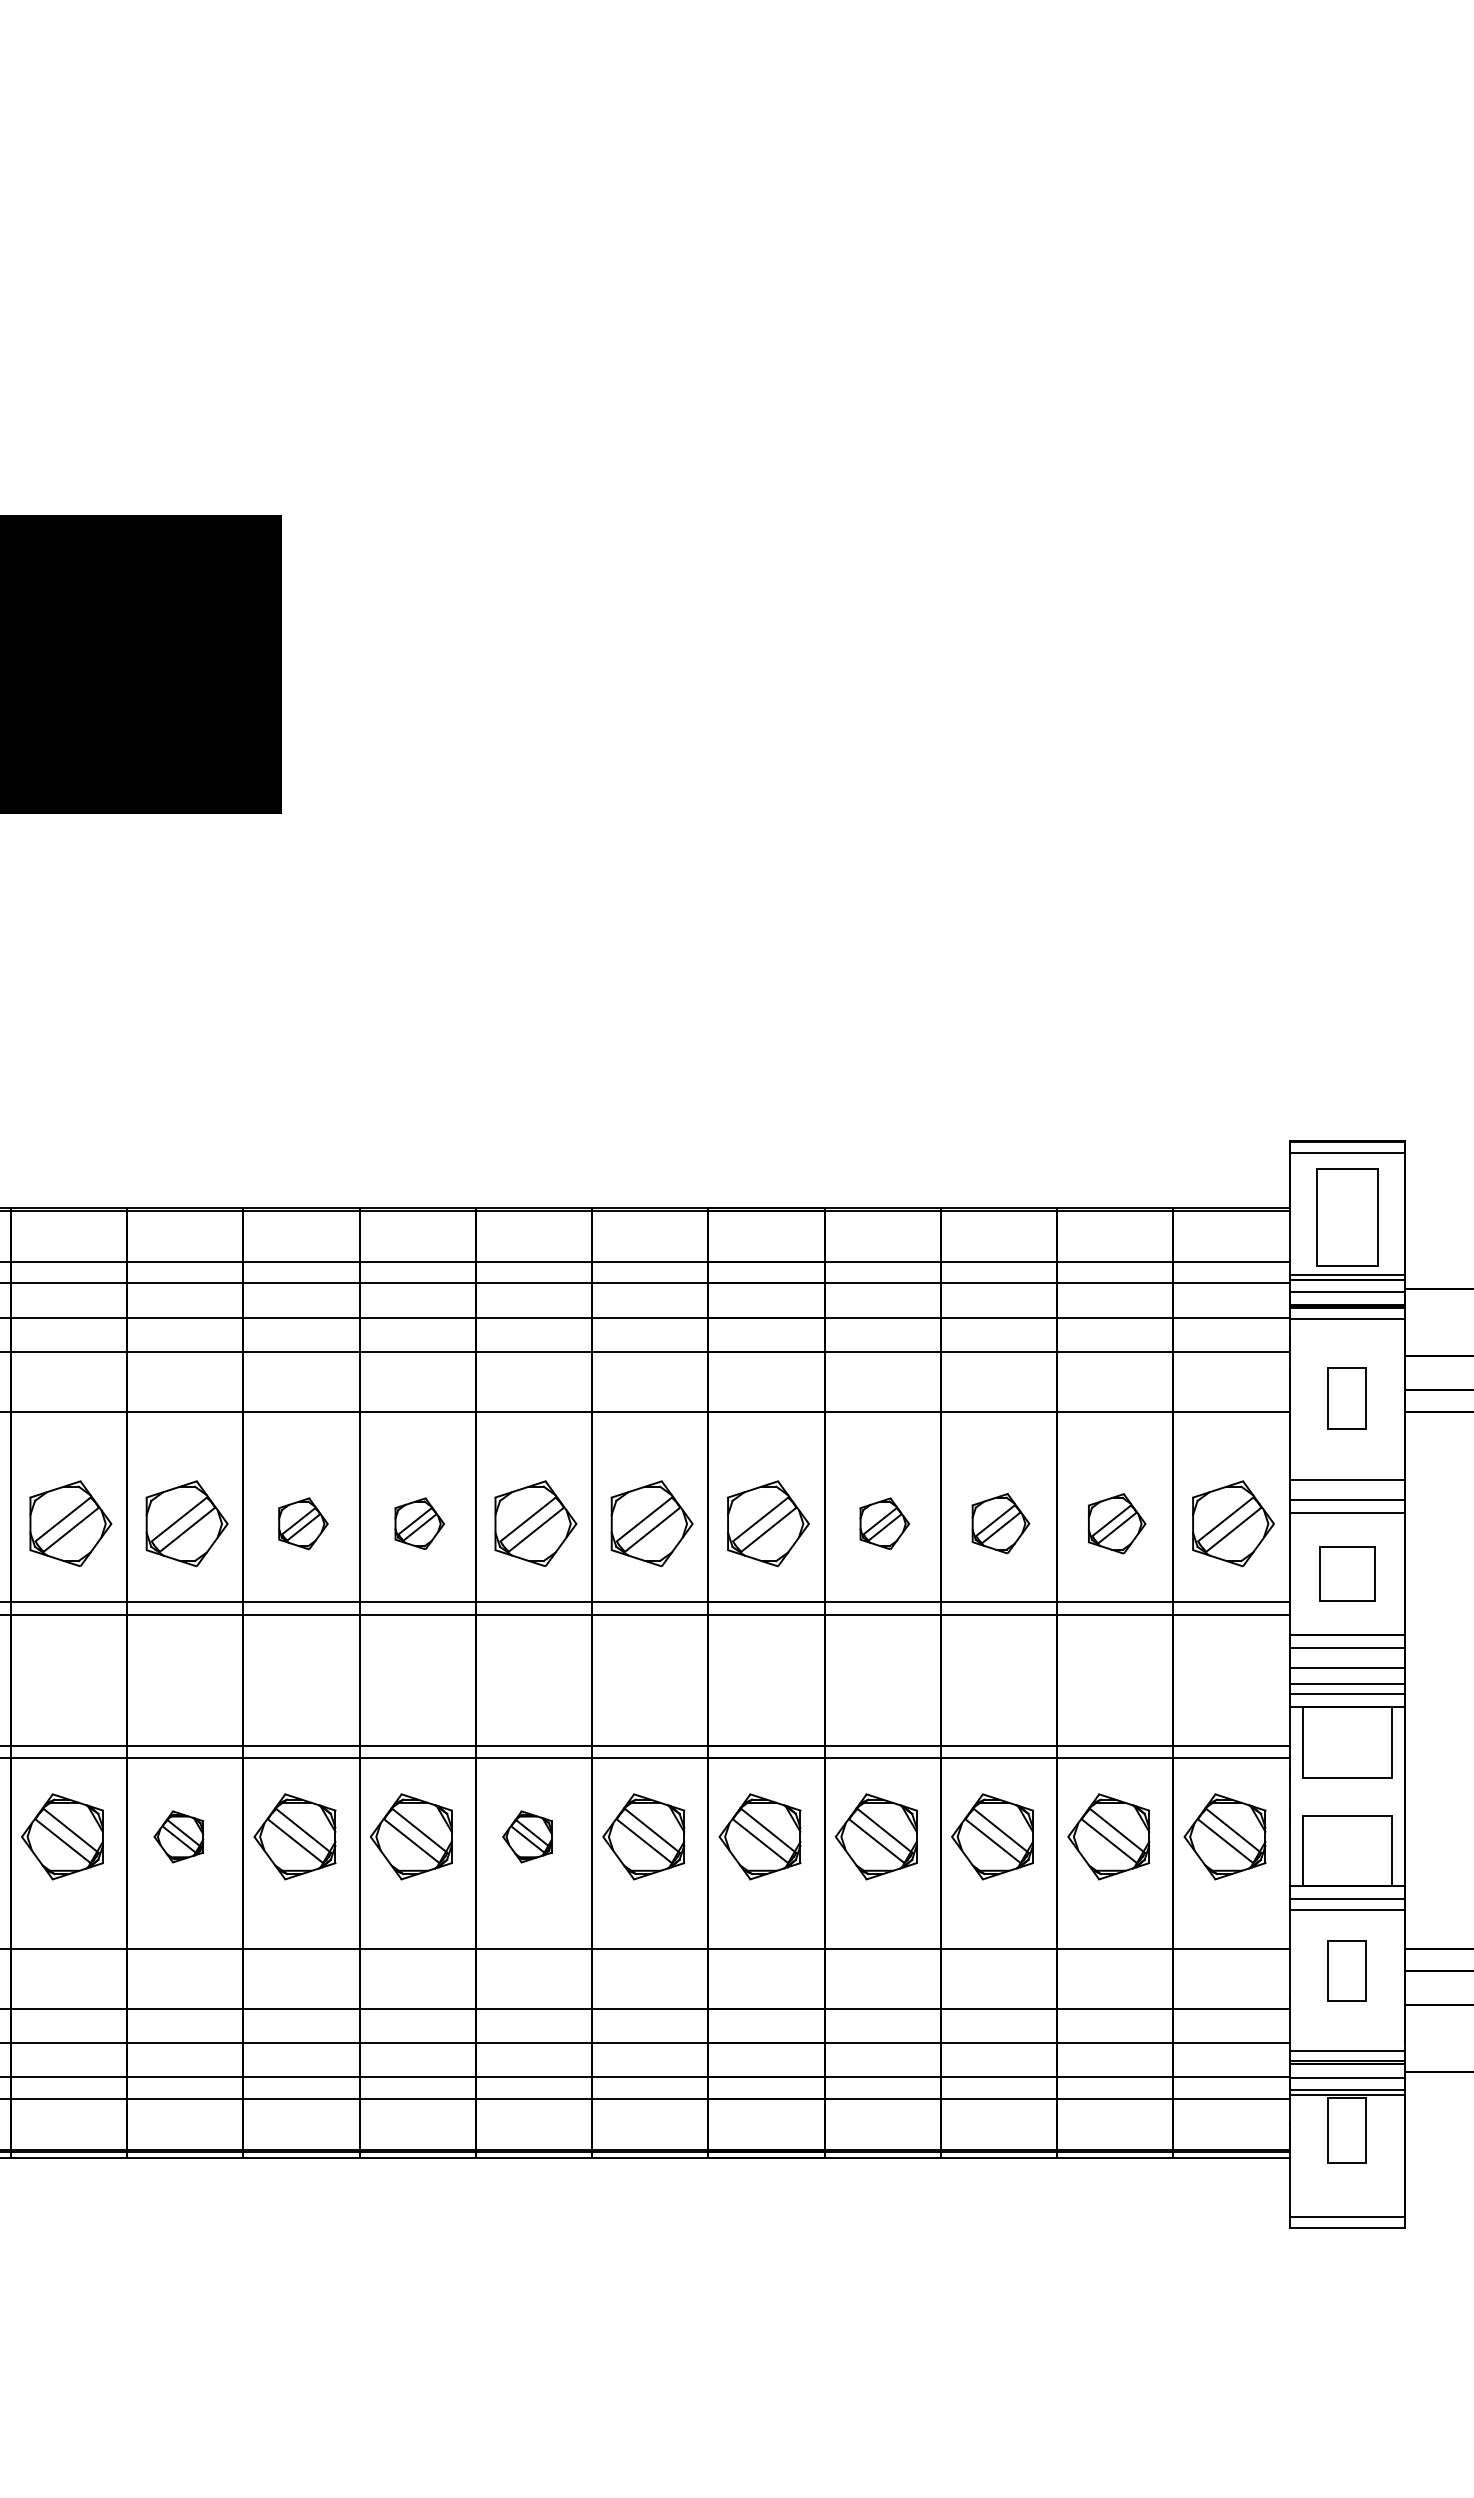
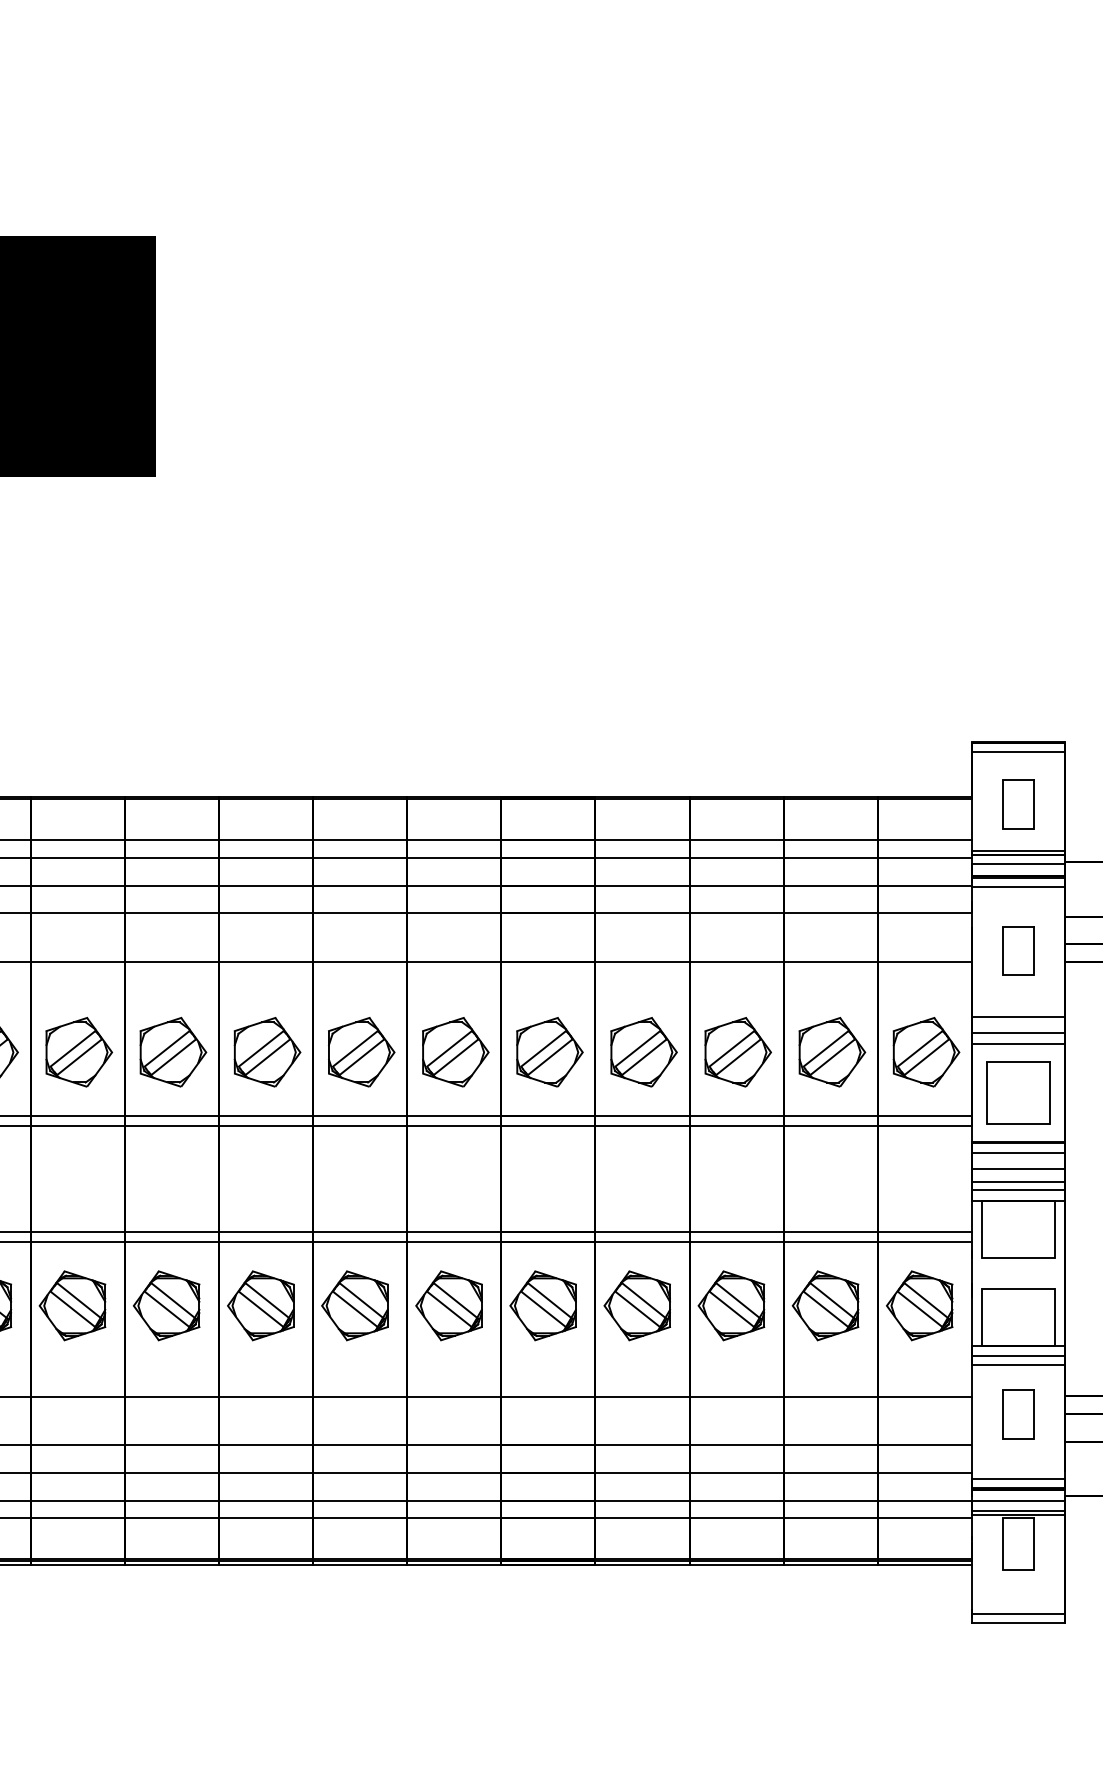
part: (1346, 1217) -> (1018, 804), size x0.62
part: (303, 1523) -> (173, 1052), size x1.67
part: (419, 1523) -> (267, 1052), size x1.67
part: (884, 1523) -> (643, 1052), size x1.67
part: (1000, 1523) -> (737, 1052), size x1.43
part: (1116, 1523) -> (831, 1052), size x1.43
part: (1346, 1574) -> (1018, 1093), size x1.43
part: (178, 1836) -> (72, 1305), size x1.67
part: (527, 1836) -> (354, 1305), size x1.67

